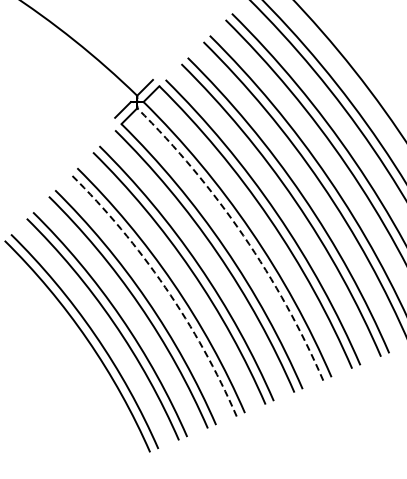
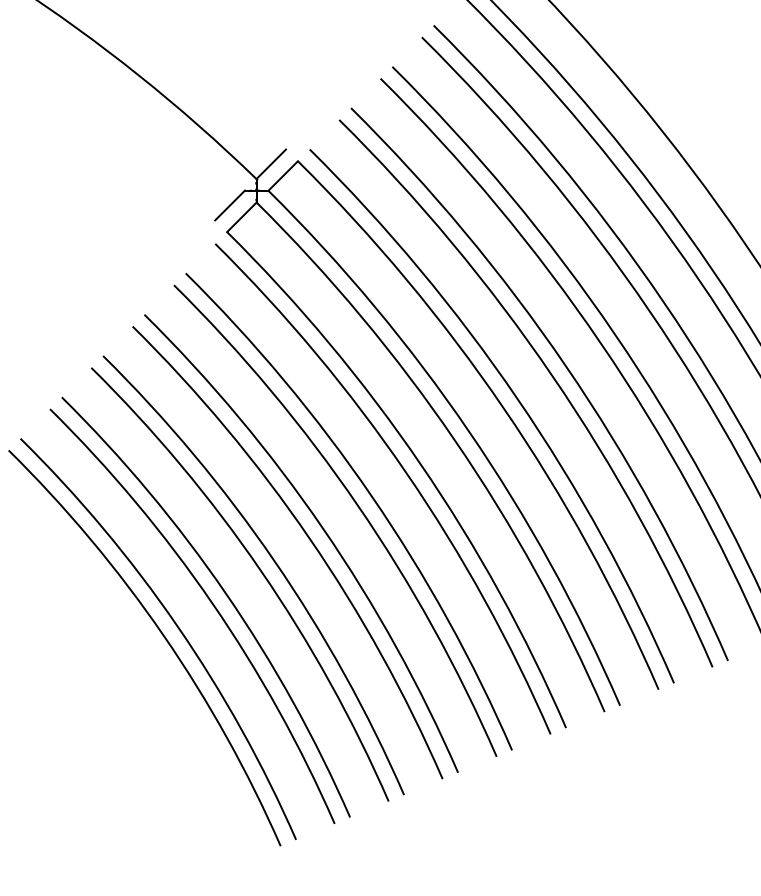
arc: (243, 235) -> (455, 440), dashed -> solid
arc: (165, 287) -> (309, 537), dashed -> solid

